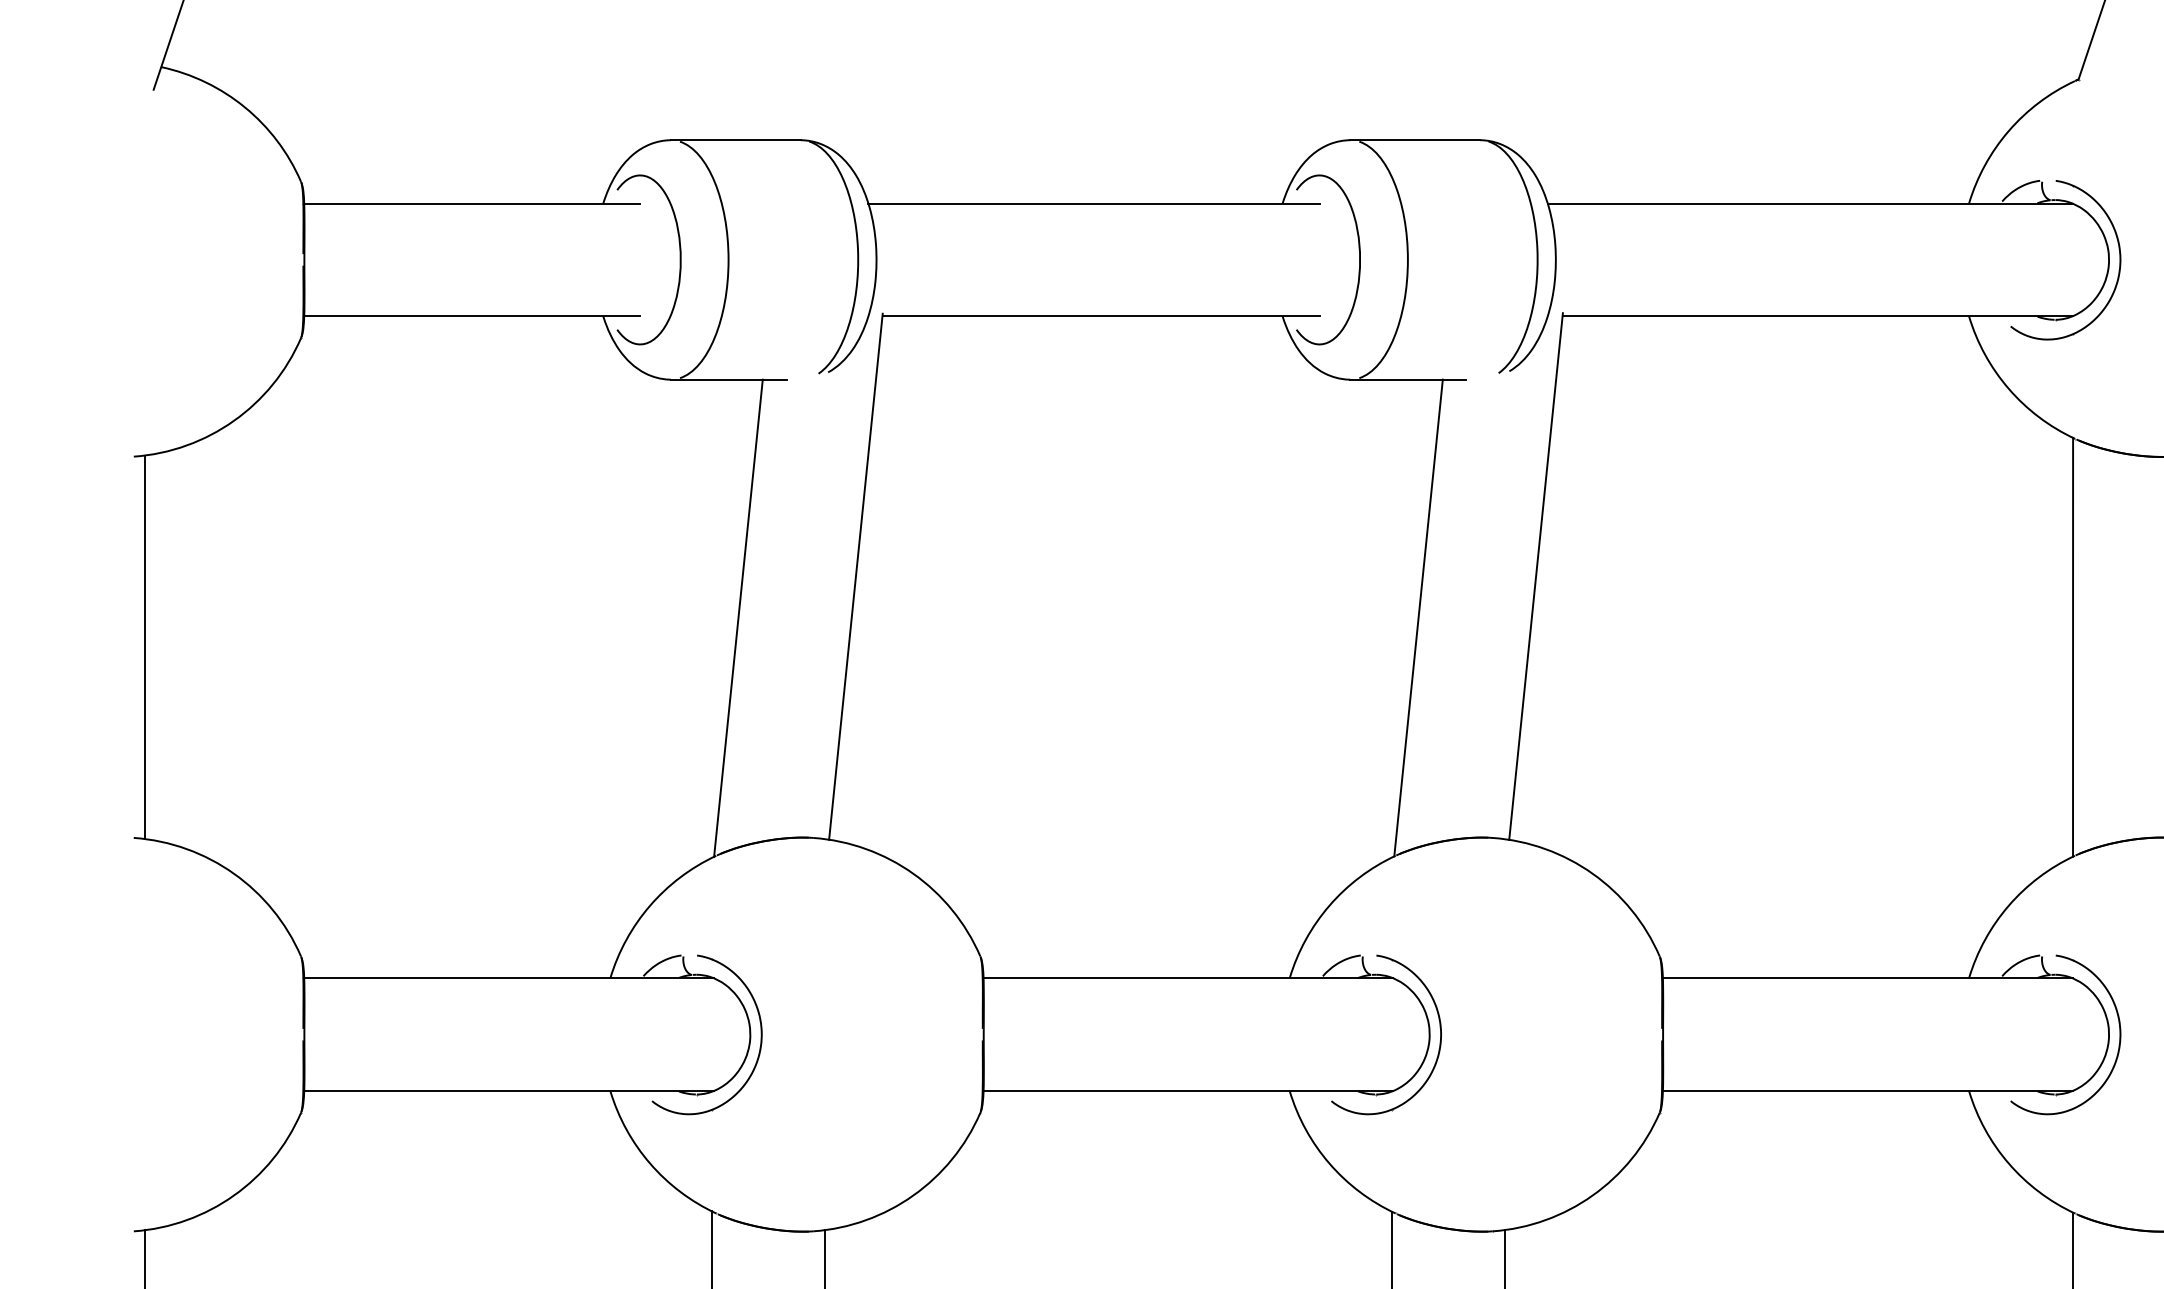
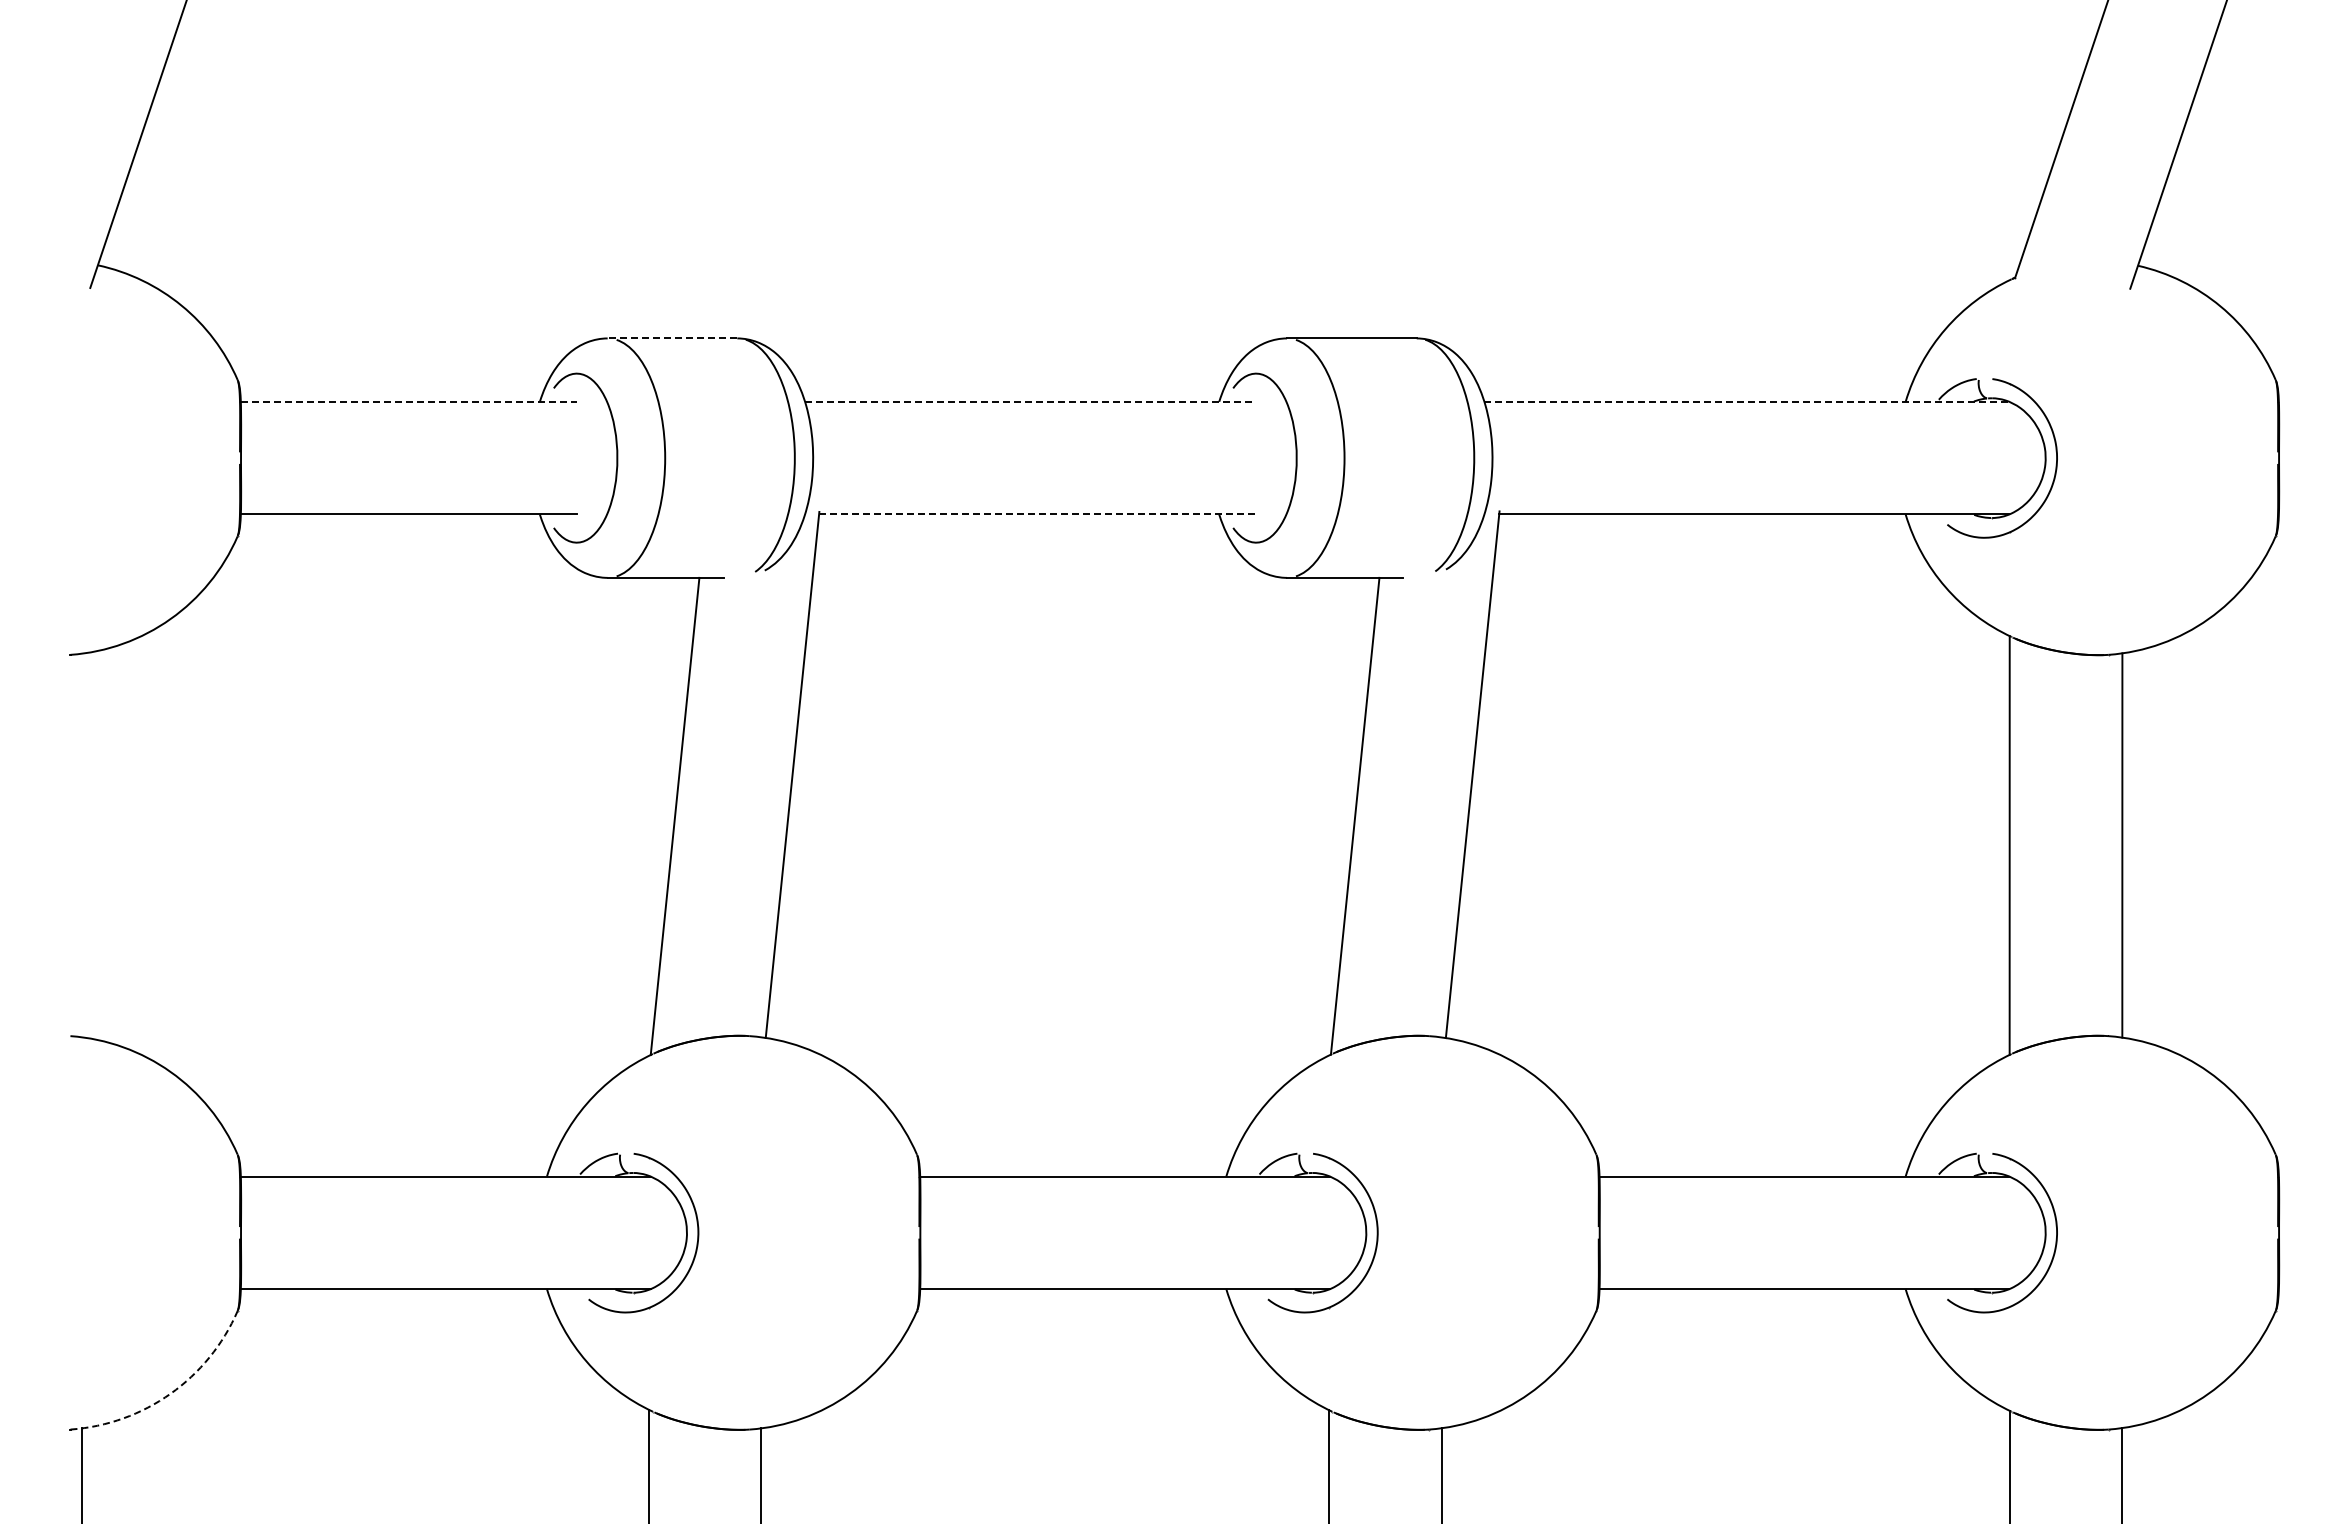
line: (735, 140) -> (672, 338), solid -> dashed
line: (471, 203) -> (408, 401), solid -> dashed
line: (1093, 203) -> (1030, 401), solid -> dashed
line: (1810, 203) -> (1747, 401), solid -> dashed
line: (1101, 316) -> (1038, 514), solid -> dashed
line: (145, 647) -> (82, 845), removed
arc: (233, 1195) -> (170, 1393), solid -> dashed

